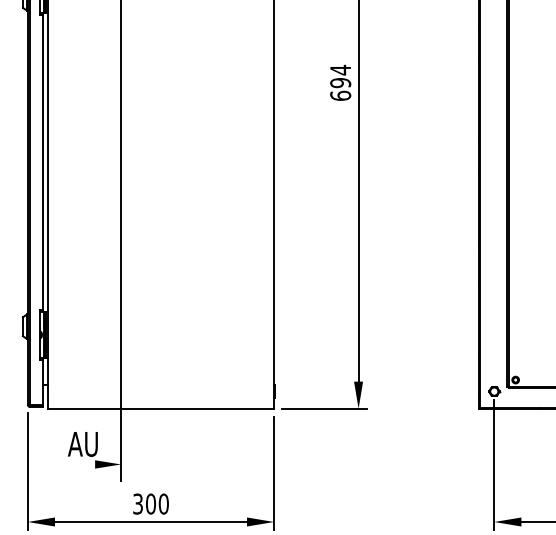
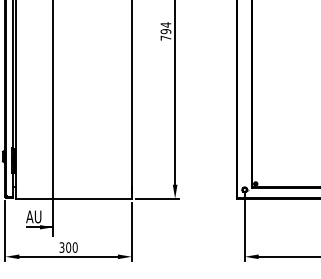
text: (339, 94) -> (165, 37), 694 -> 794
line: (94, 464) -> (39, 227), added

